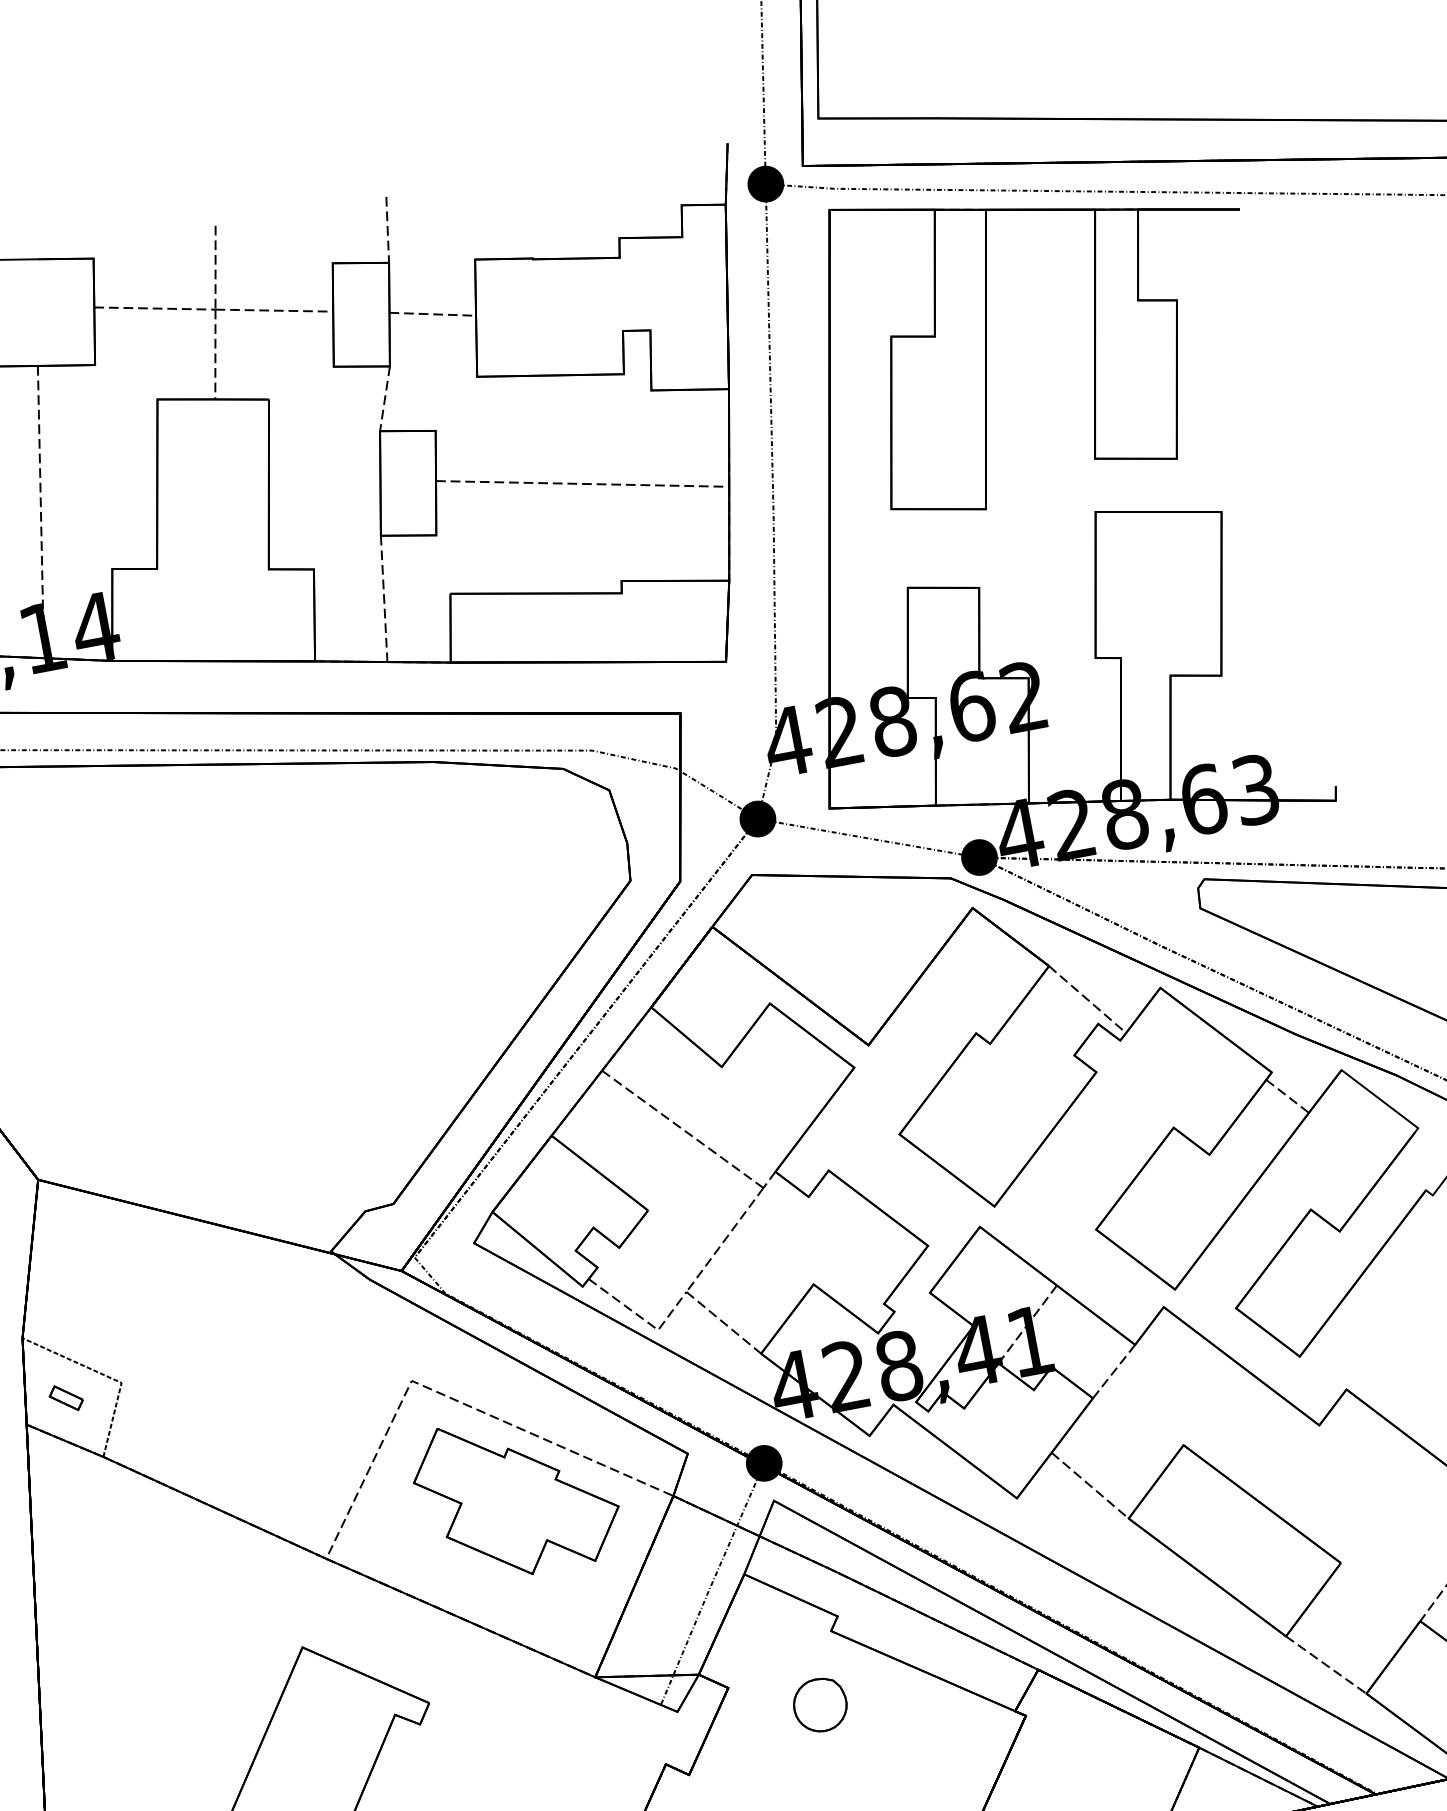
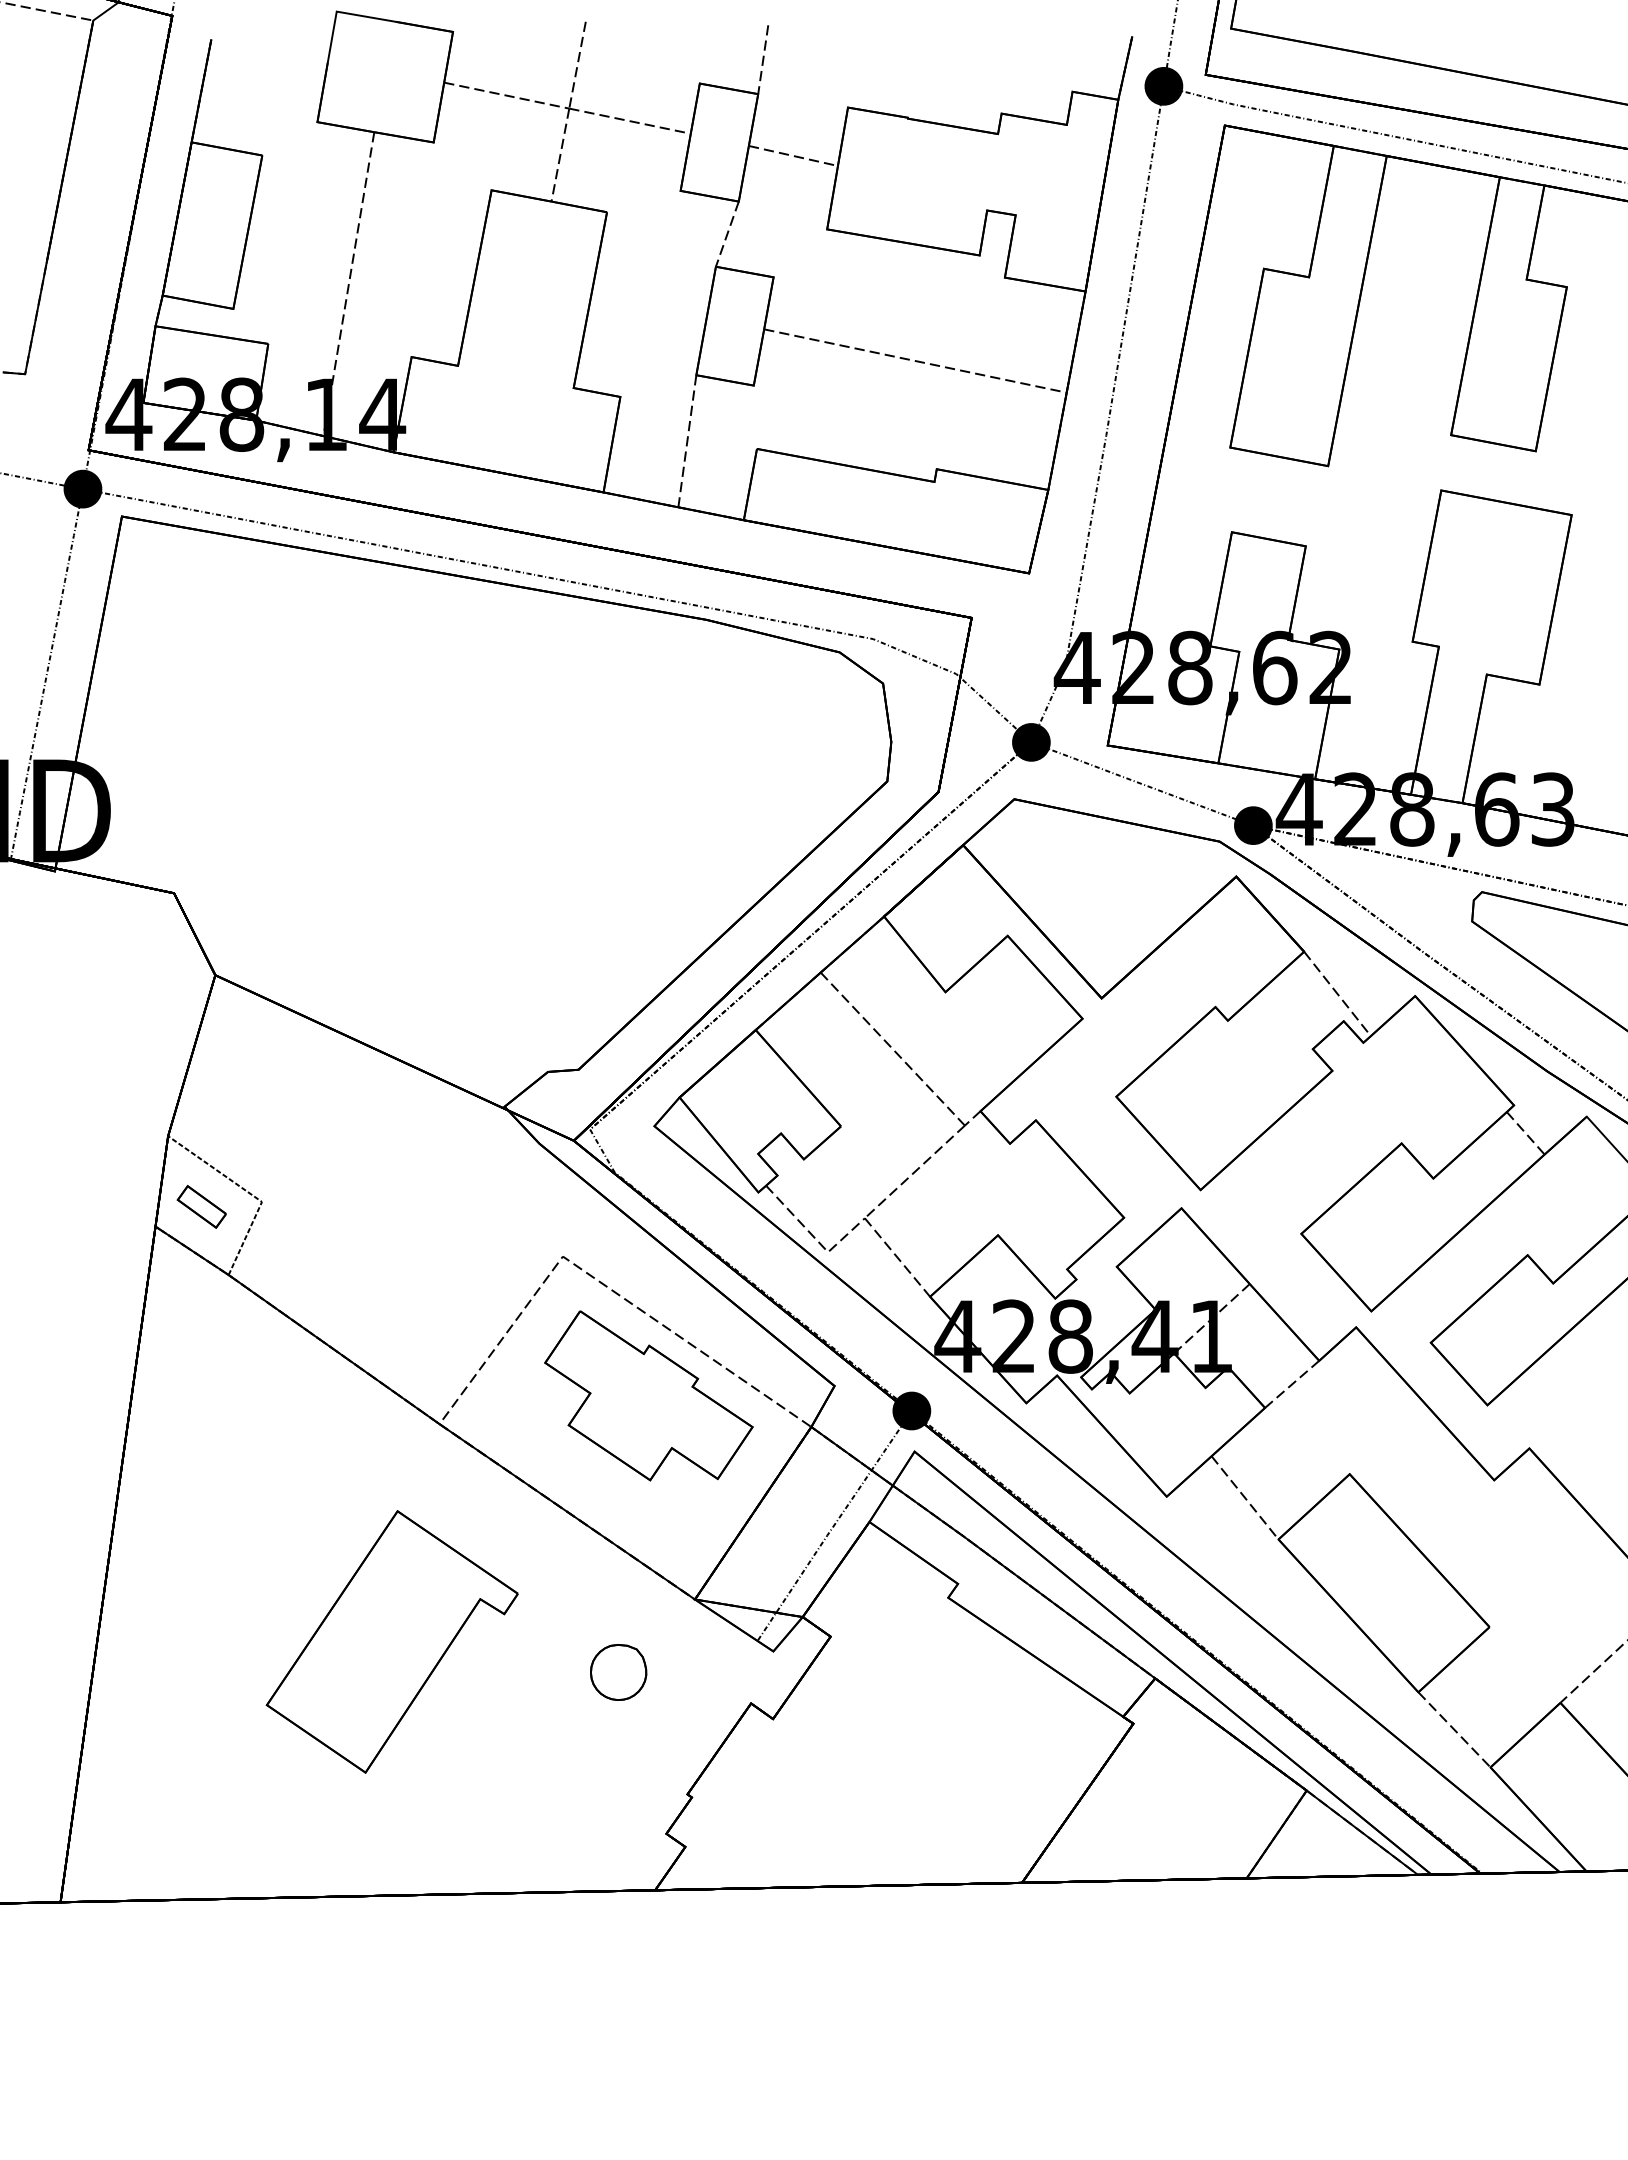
part: (66, 1397) -> (201, 1206), size x1.43
part: (820, 1705) -> (618, 1672), moved

